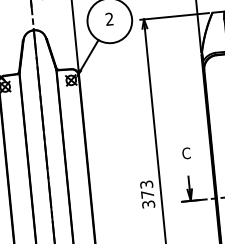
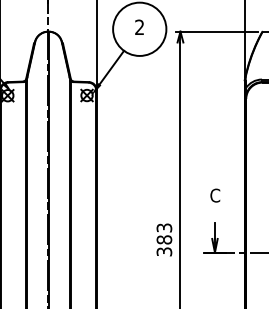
text: (147, 194) -> (164, 239), 373 -> 383

